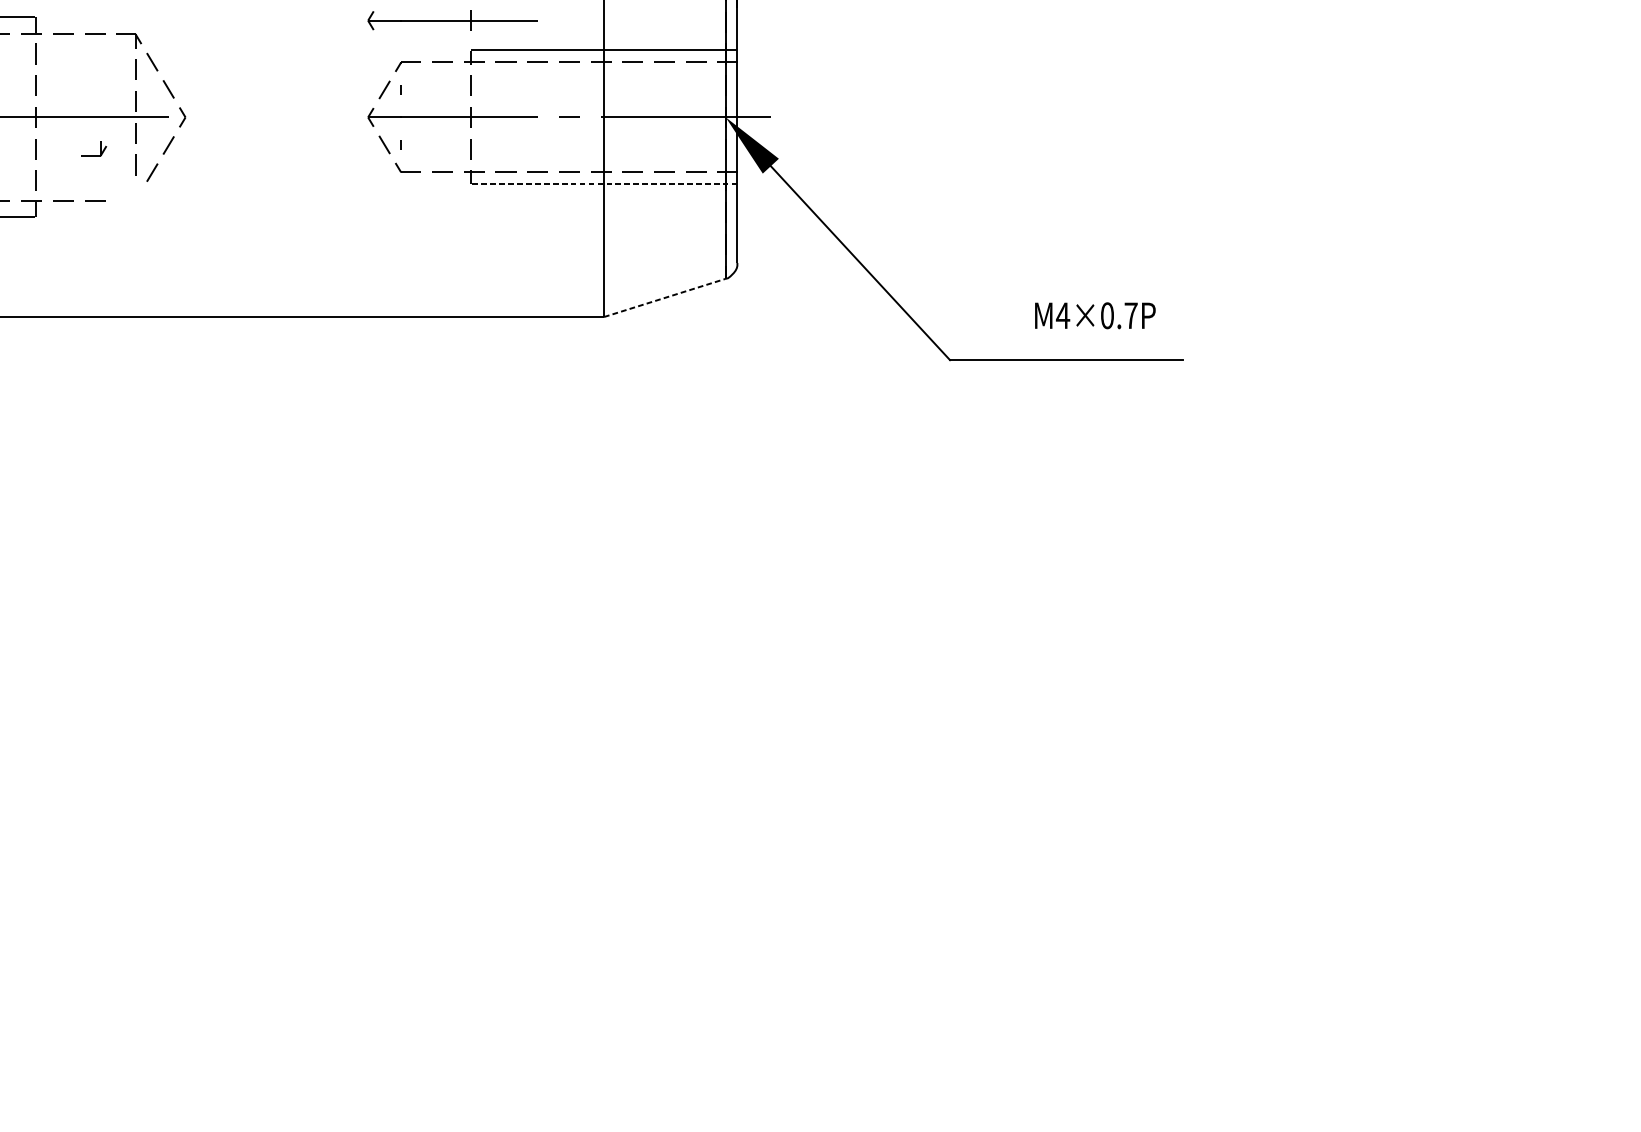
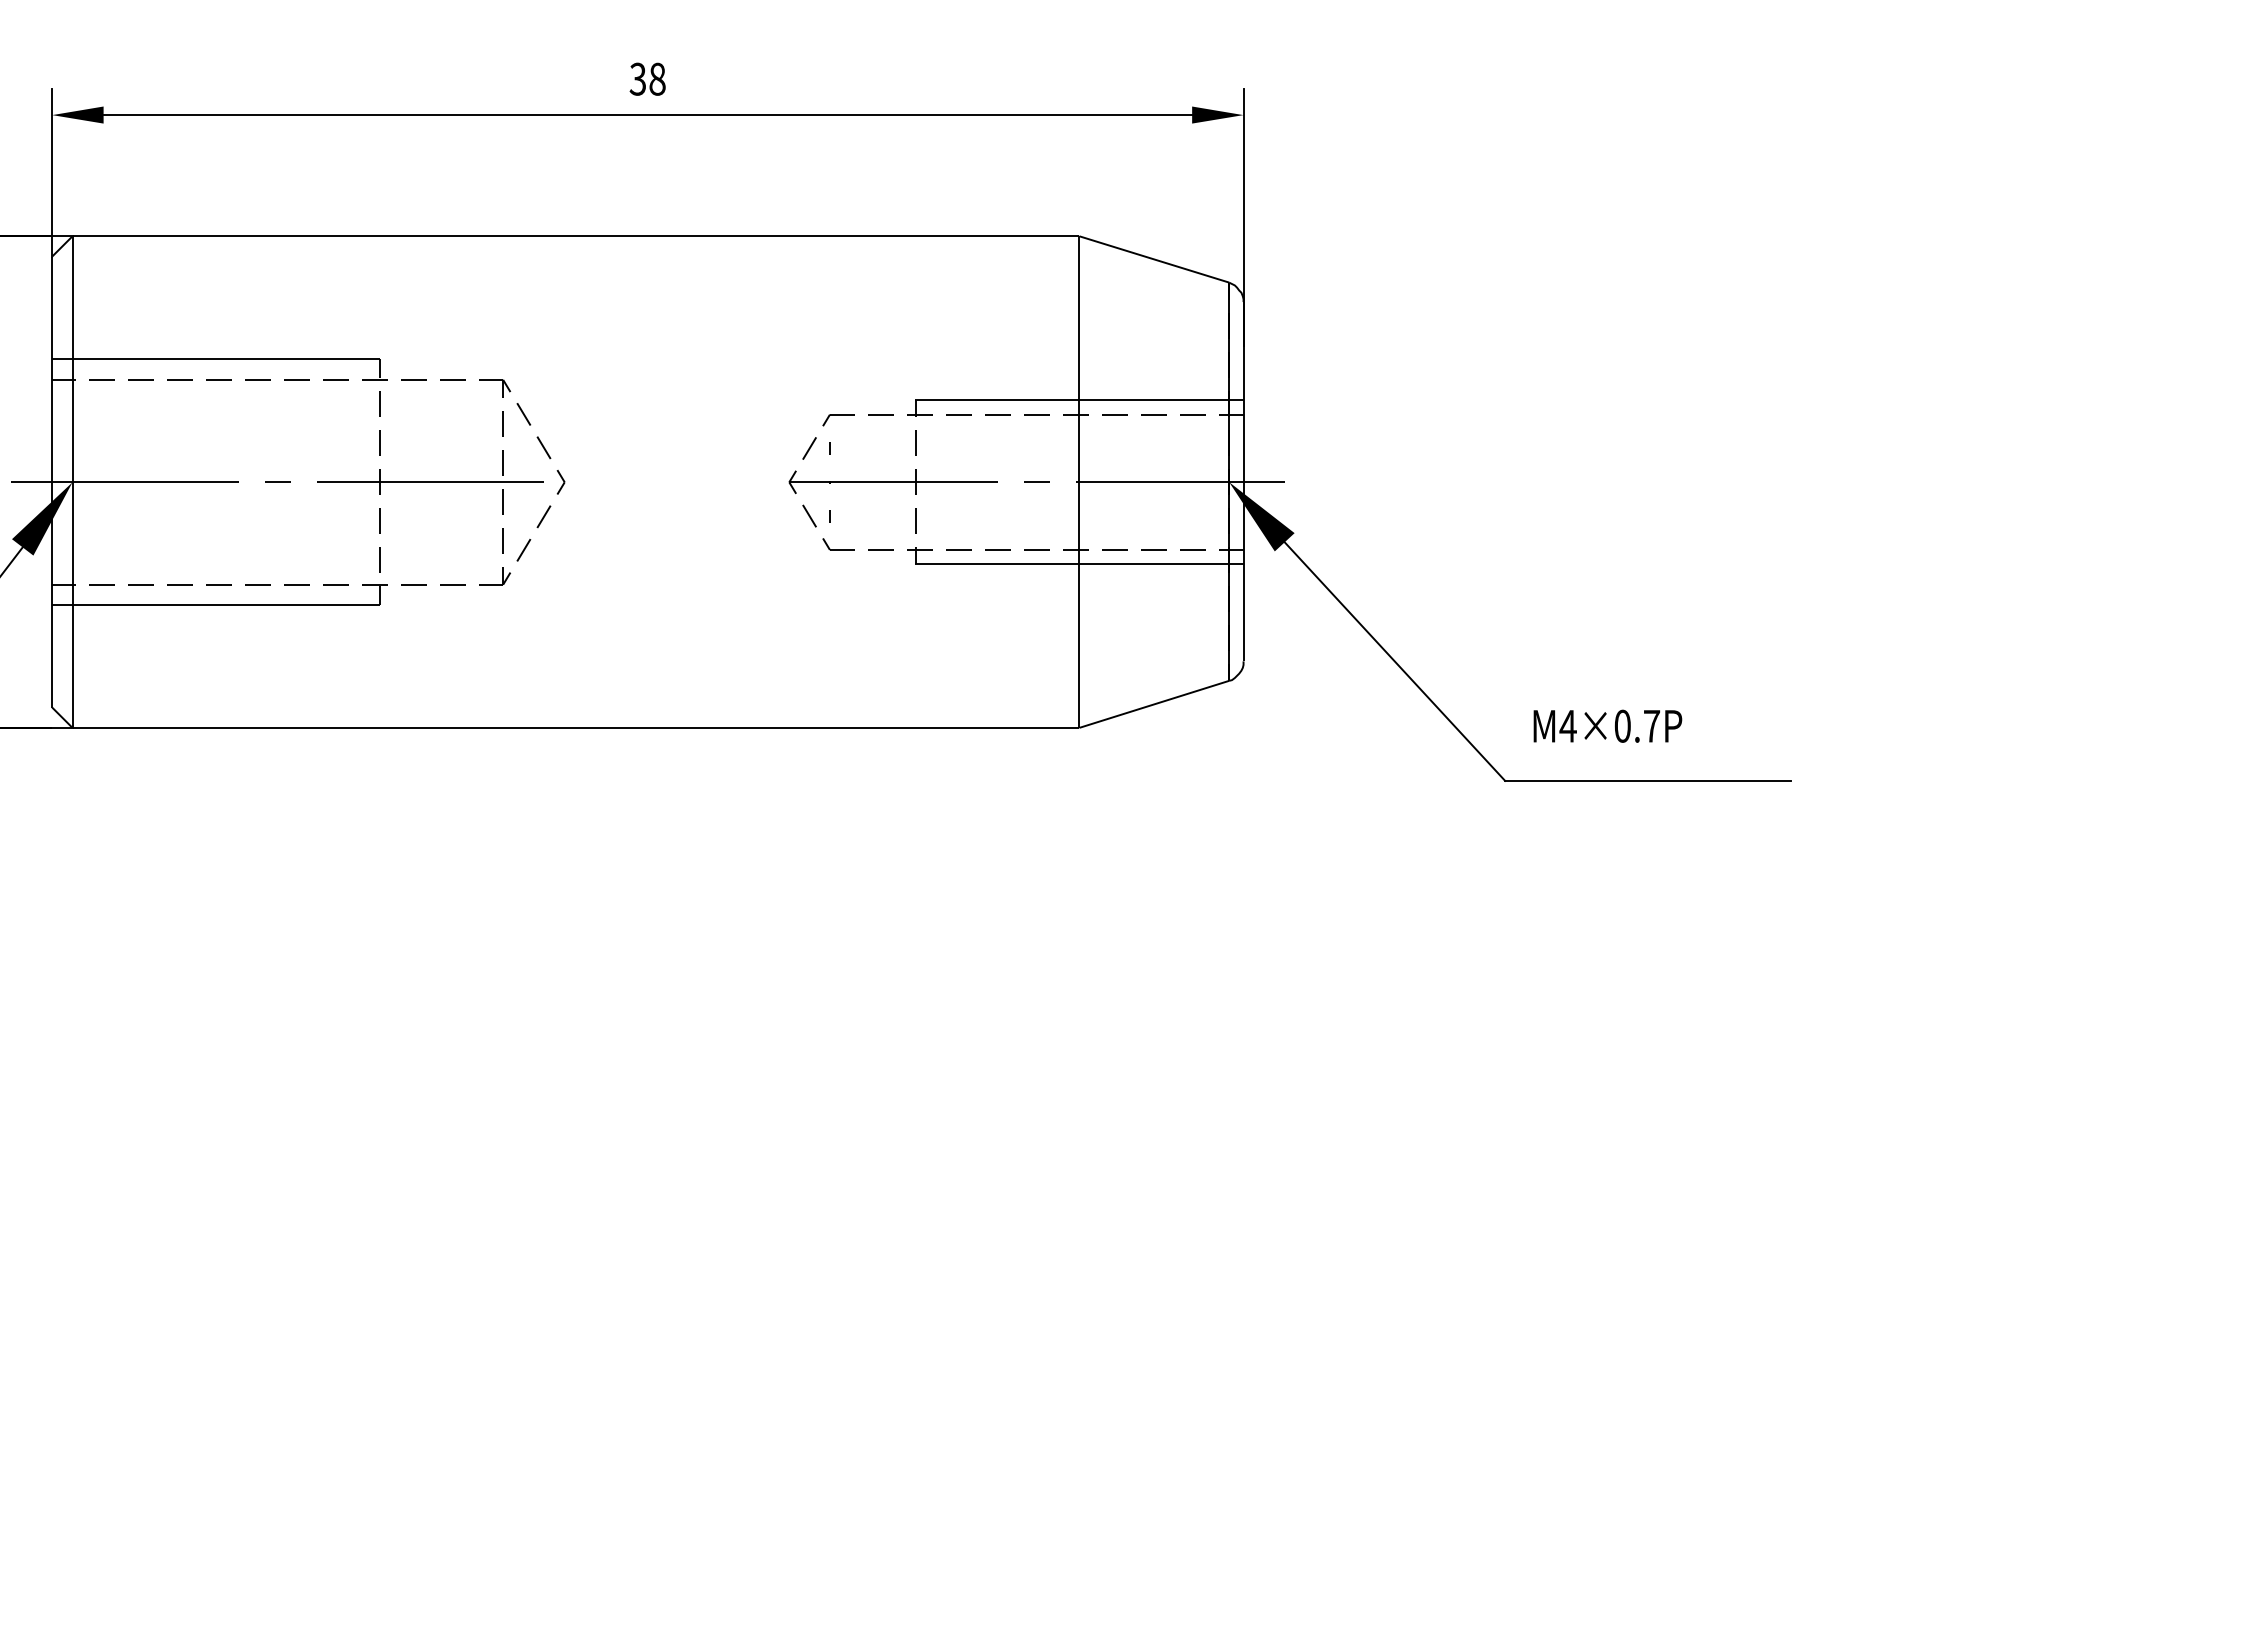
part: (452, 20) -> (892, 362), removed
part: (100, 149) -> (502, 576), moved
line: (603, 183) -> (1078, 563), dashed -> solid
line: (665, 298) -> (1154, 704), dashed -> solid
text: (1095, 315) -> (1607, 725), moved

